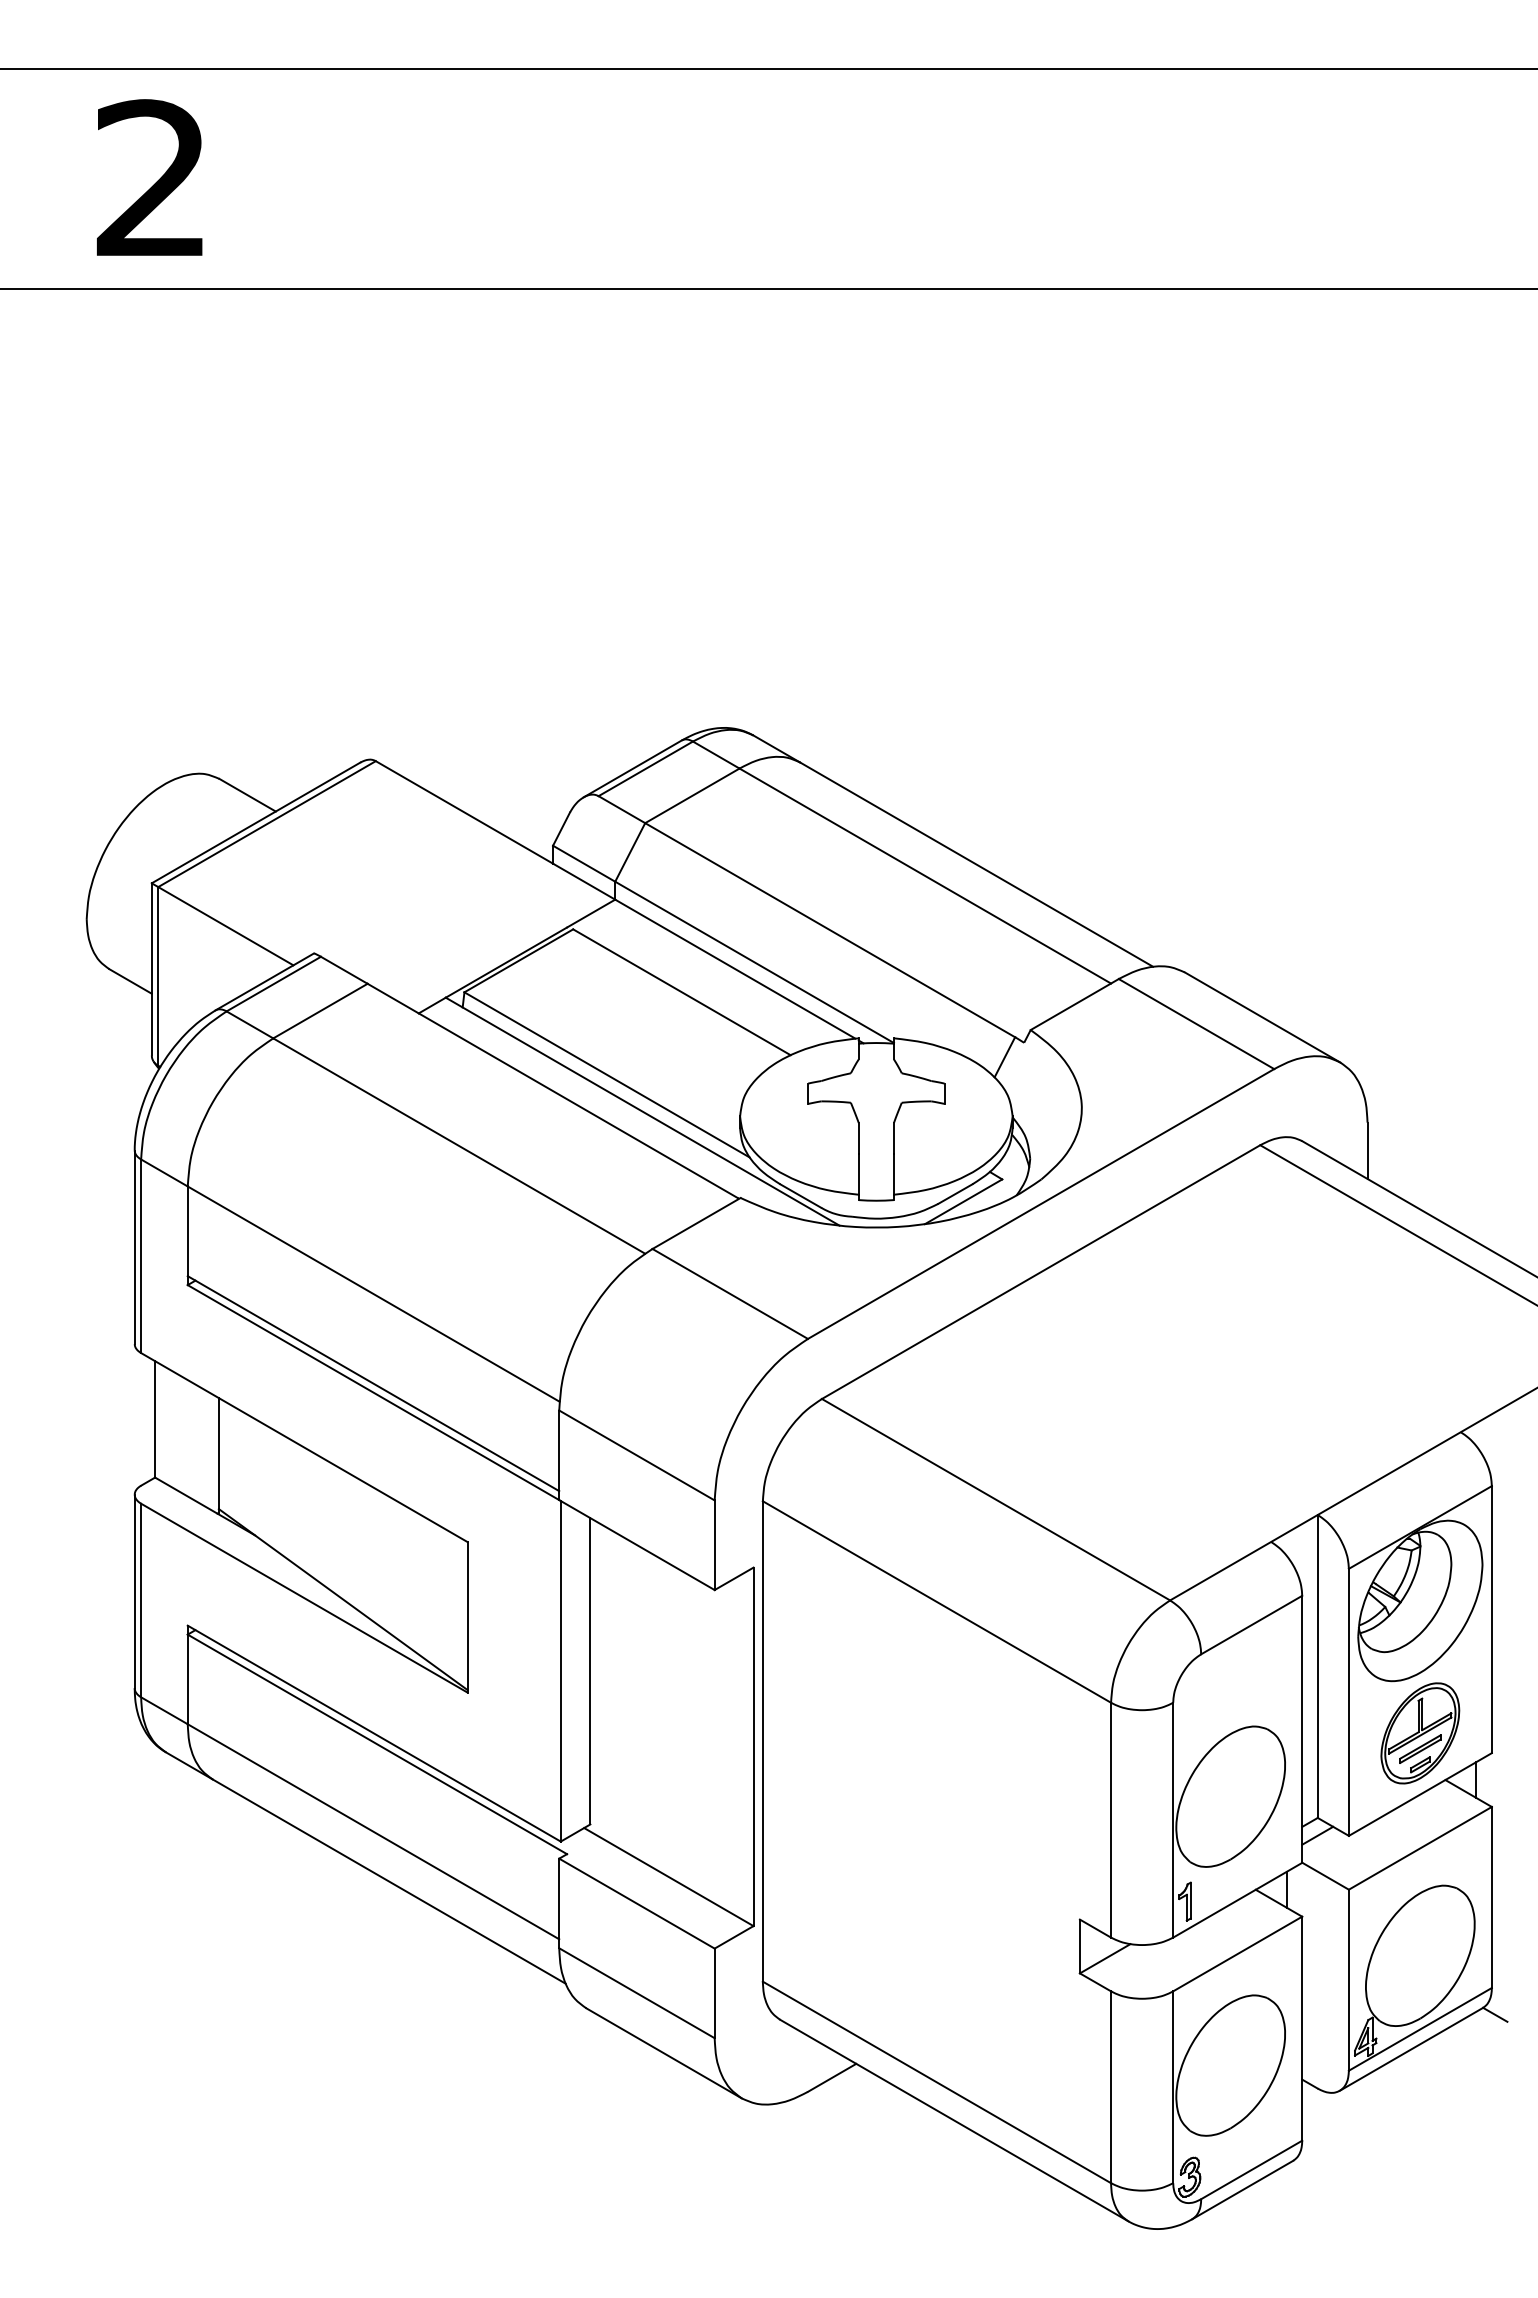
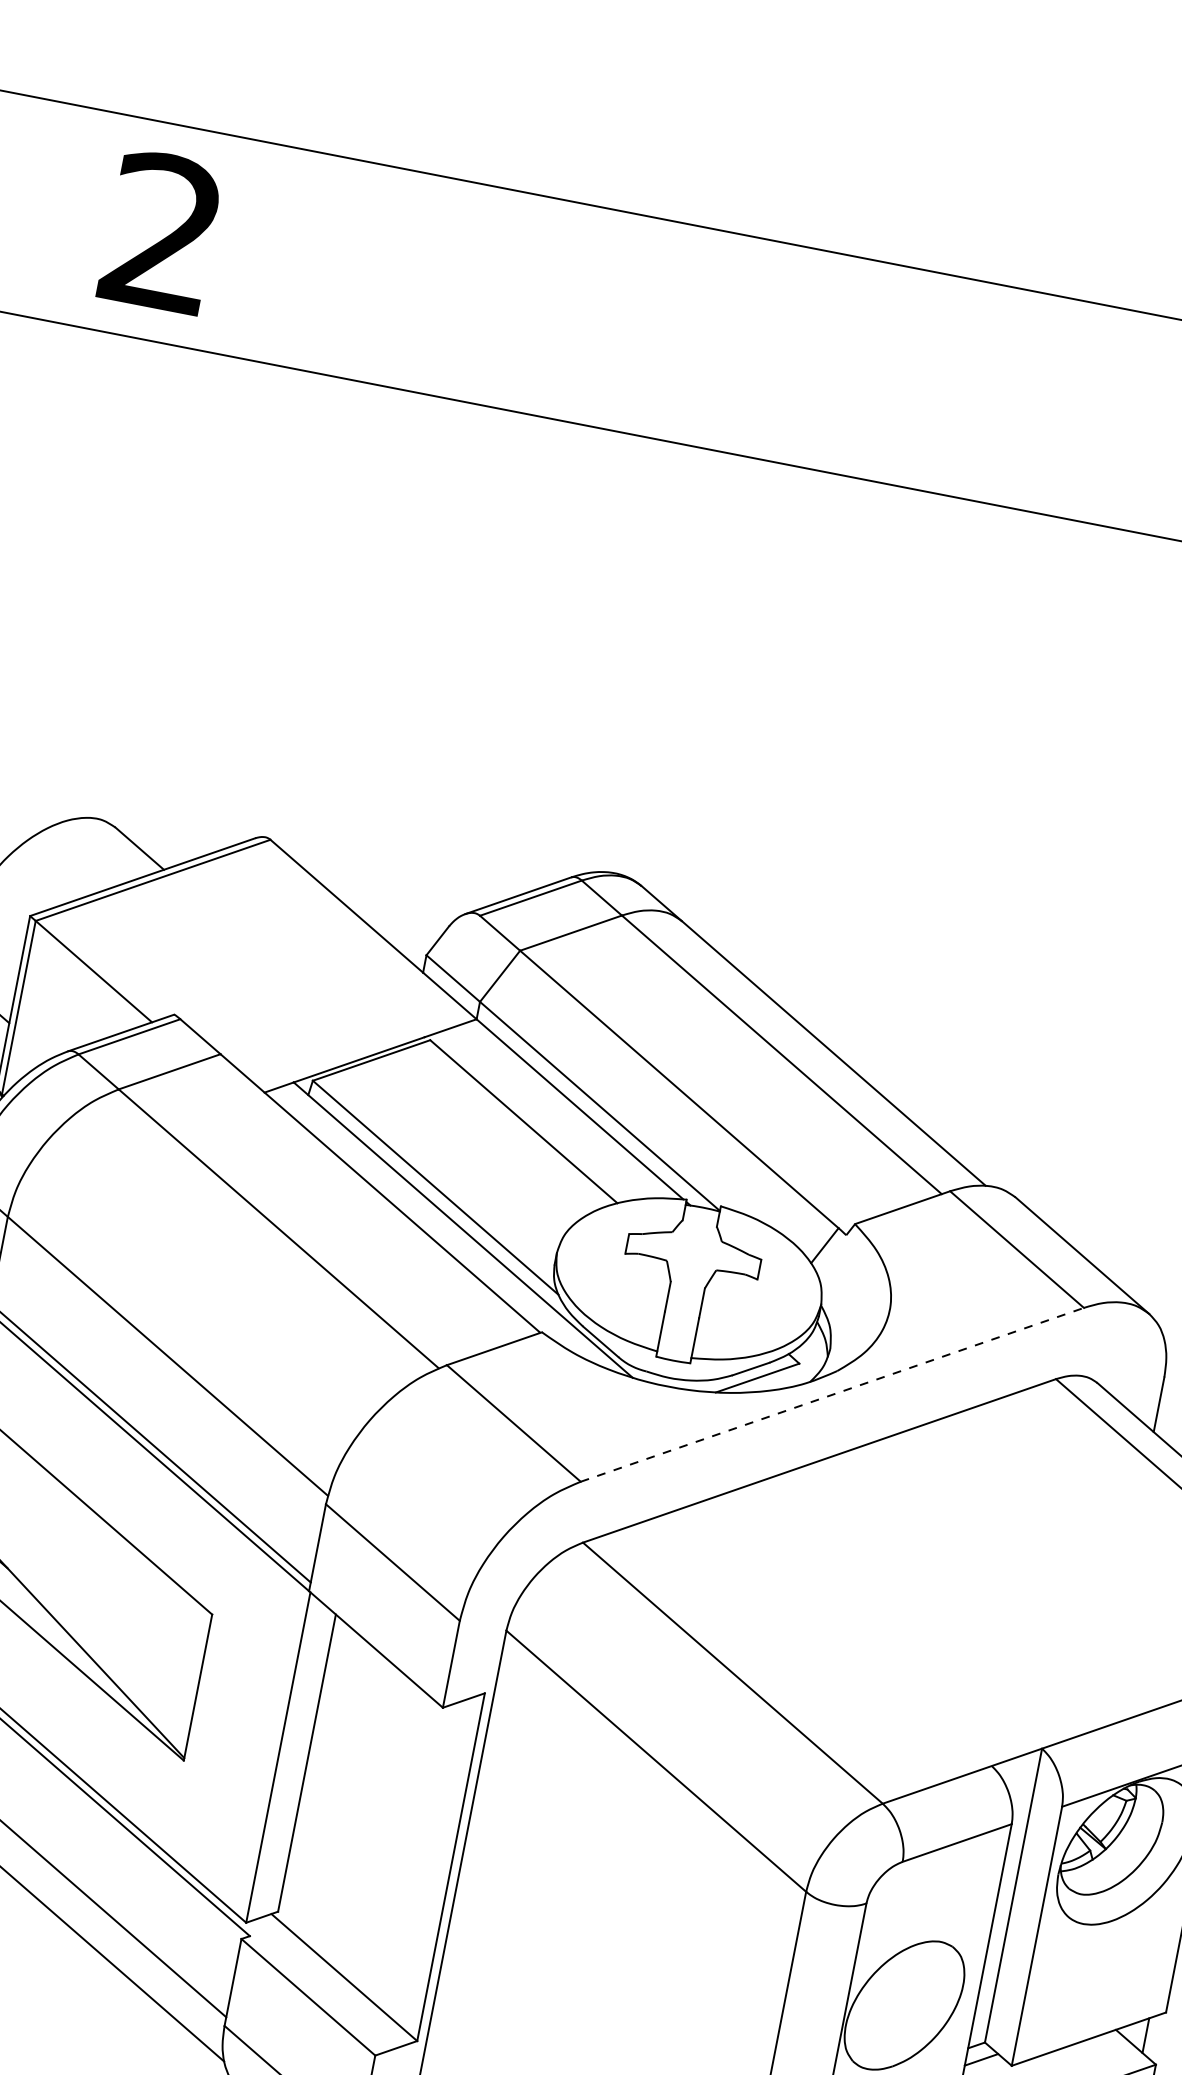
line: (1041, 1203) -> (832, 1394), solid -> dashed
part: (1420, 1733) -> (1100, 1979), removed

